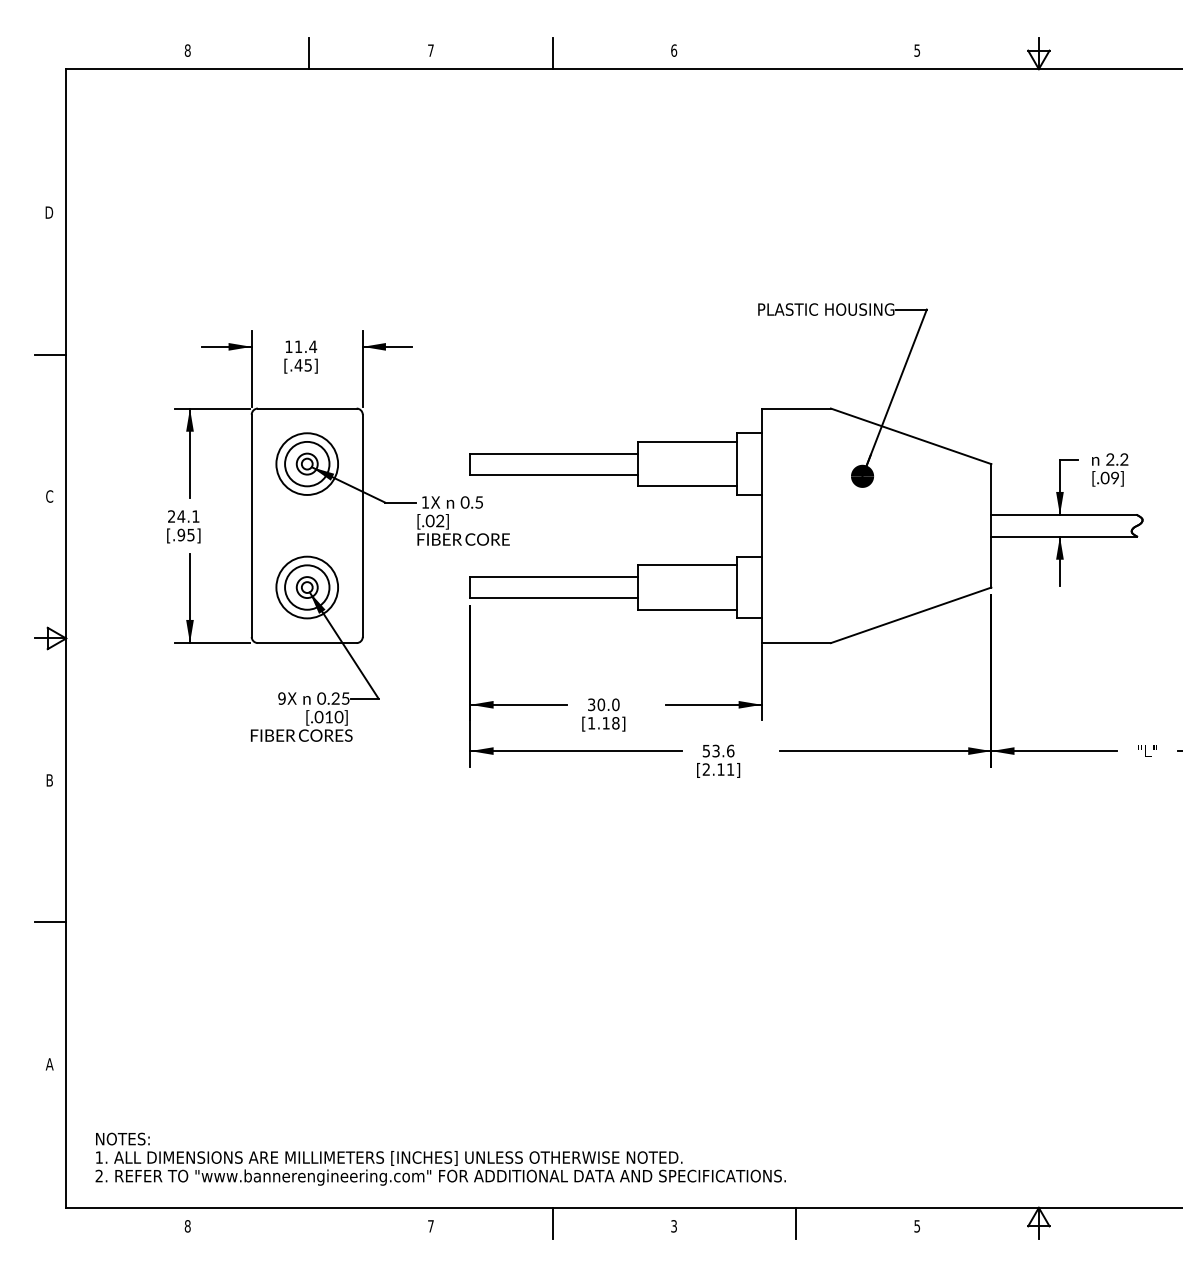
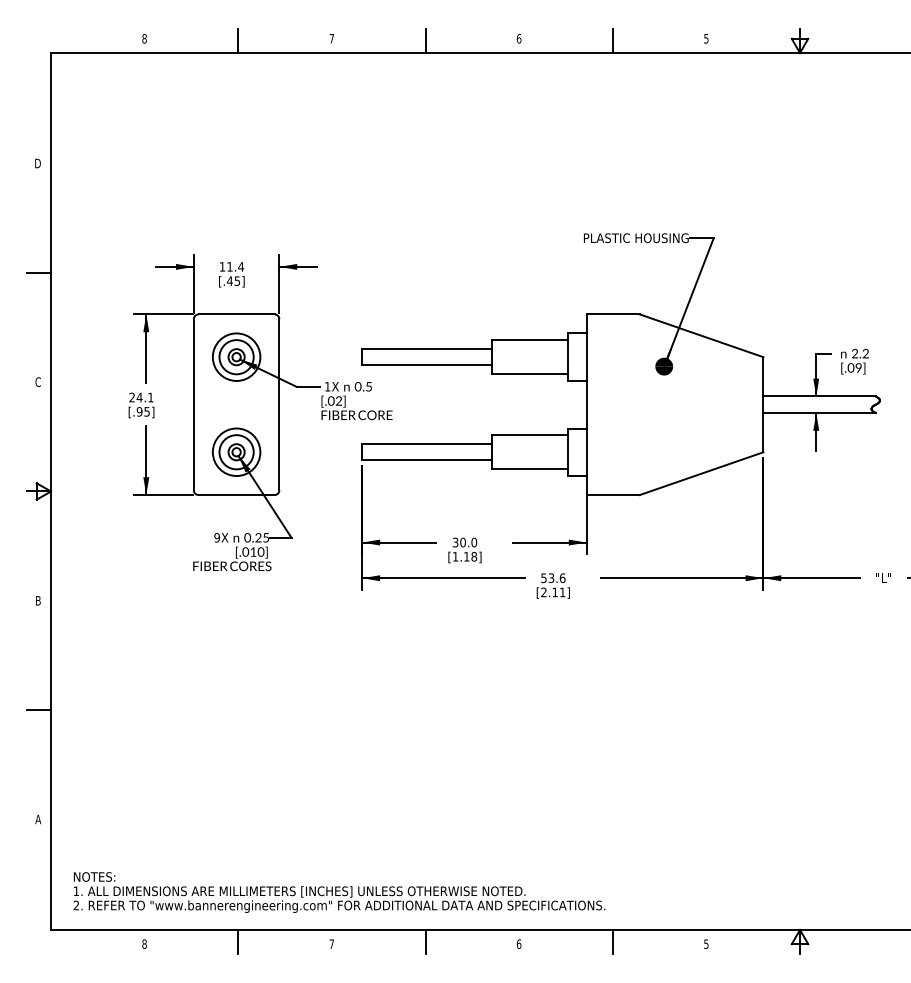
line: (795, 53) -> (612, 40), added
line: (309, 1222) -> (238, 941), added
text: (674, 1226) -> (519, 944), 3 -> 6

